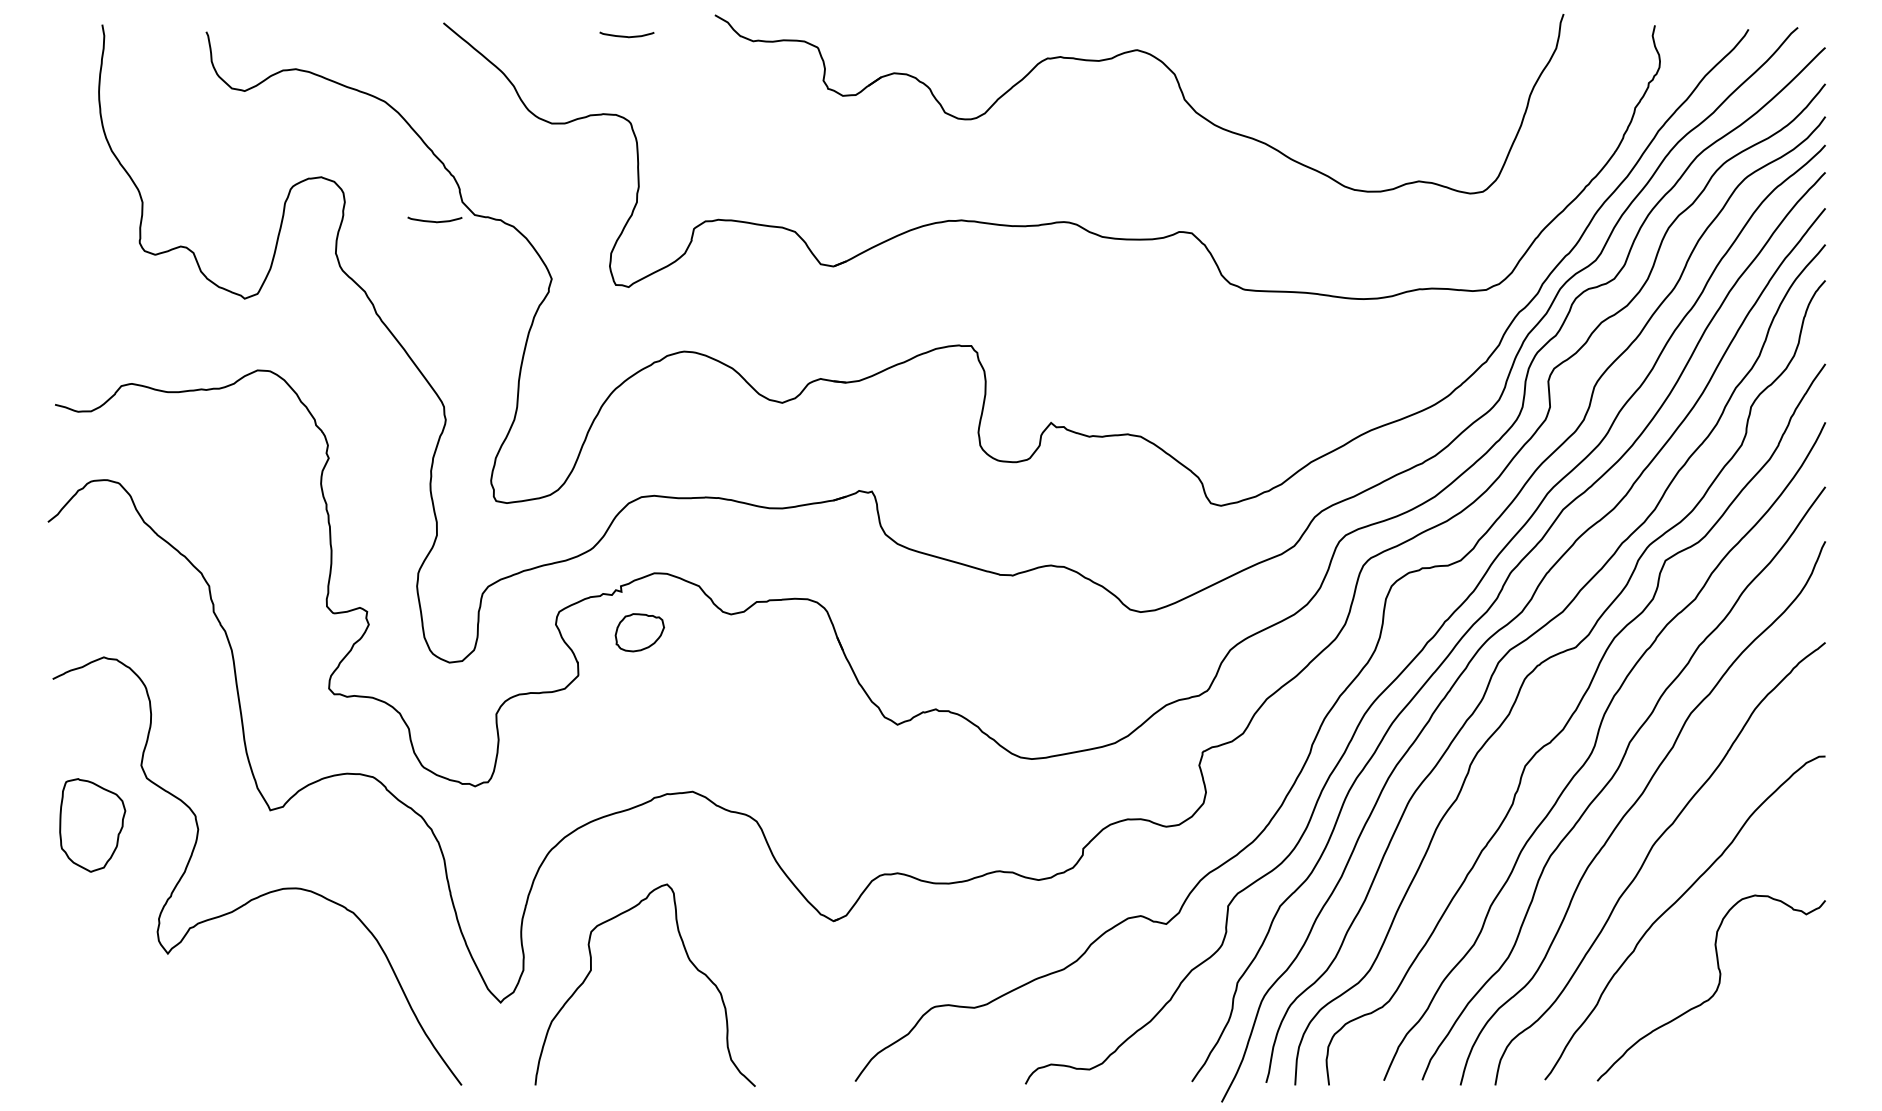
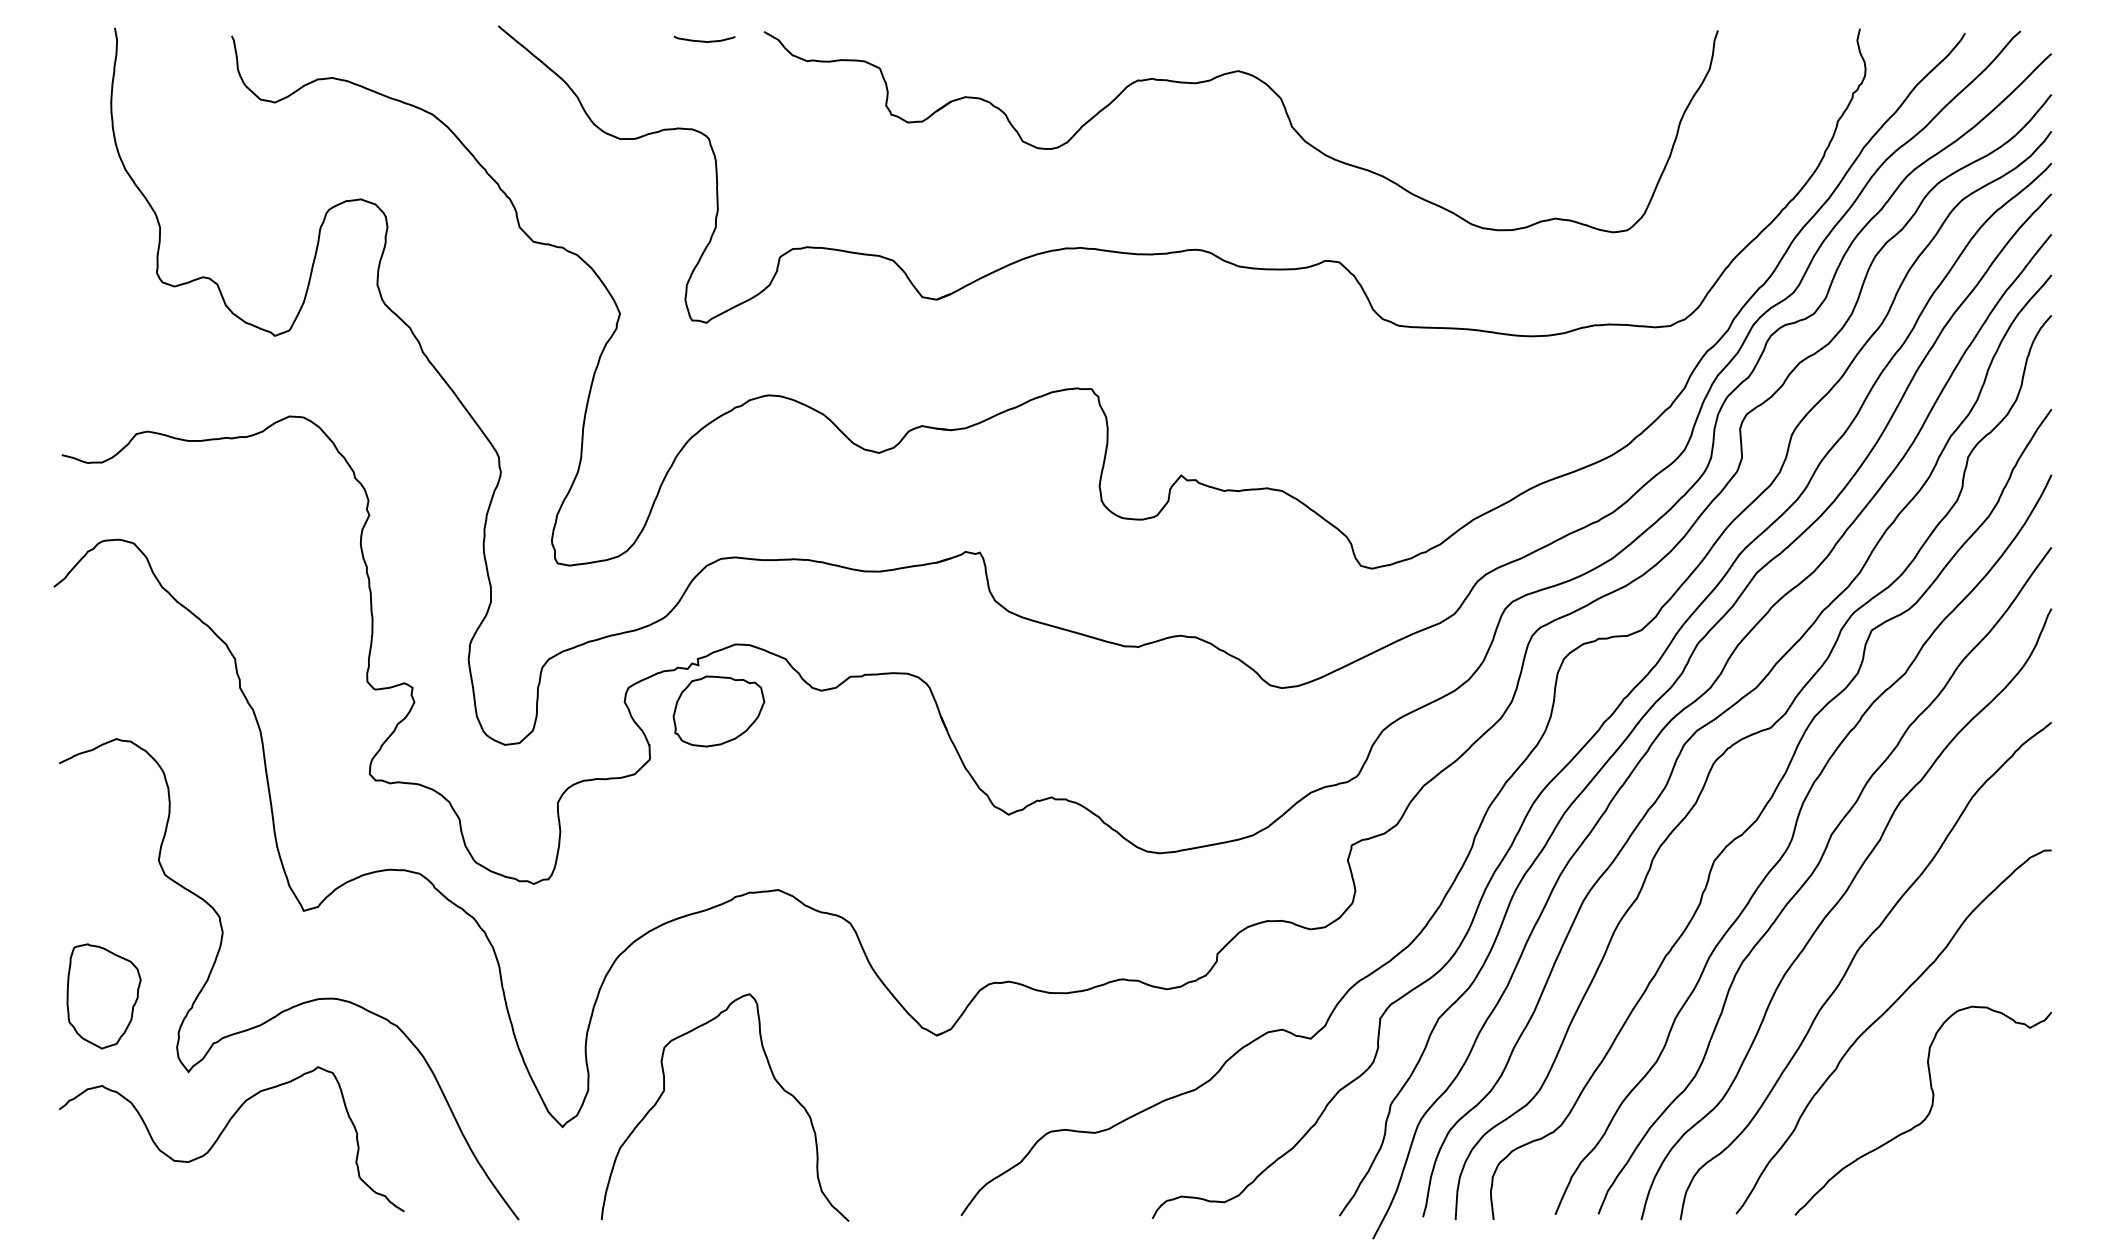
part: (1178, 87) -> (1285, 113), moved
curve: (434, 221) -> (488, 249), removed
part: (639, 632) -> (718, 711), size x1.67
part: (92, 825) -> (103, 996), moved
curve: (197, 1009) -> (221, 1134), added

